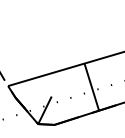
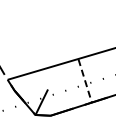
line: (92, 87) -> (85, 81), solid -> dashed

